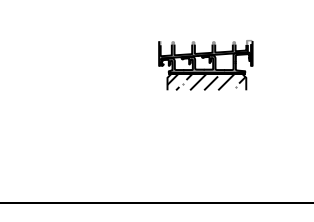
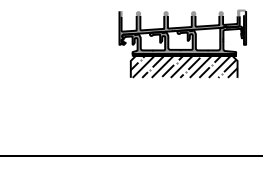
part: (205, 64) -> (182, 43), size x1.67

